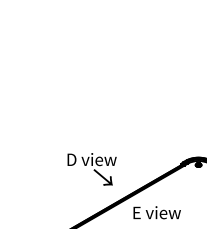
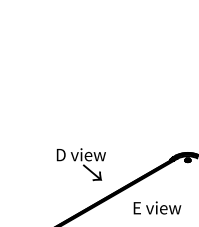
text: (156, 212) -> (156, 207), moved

